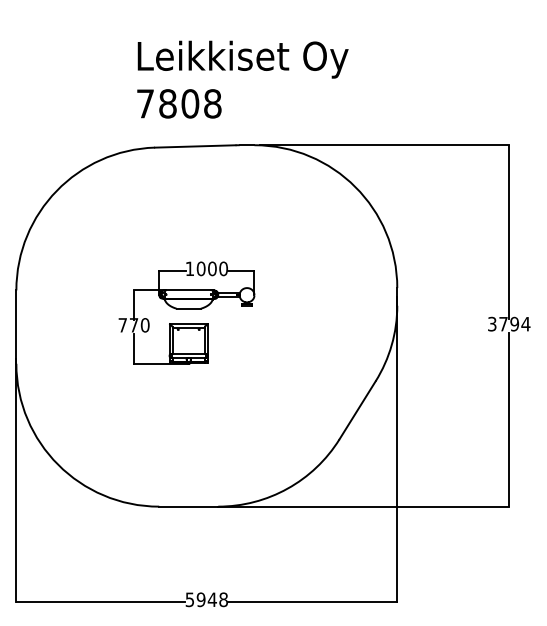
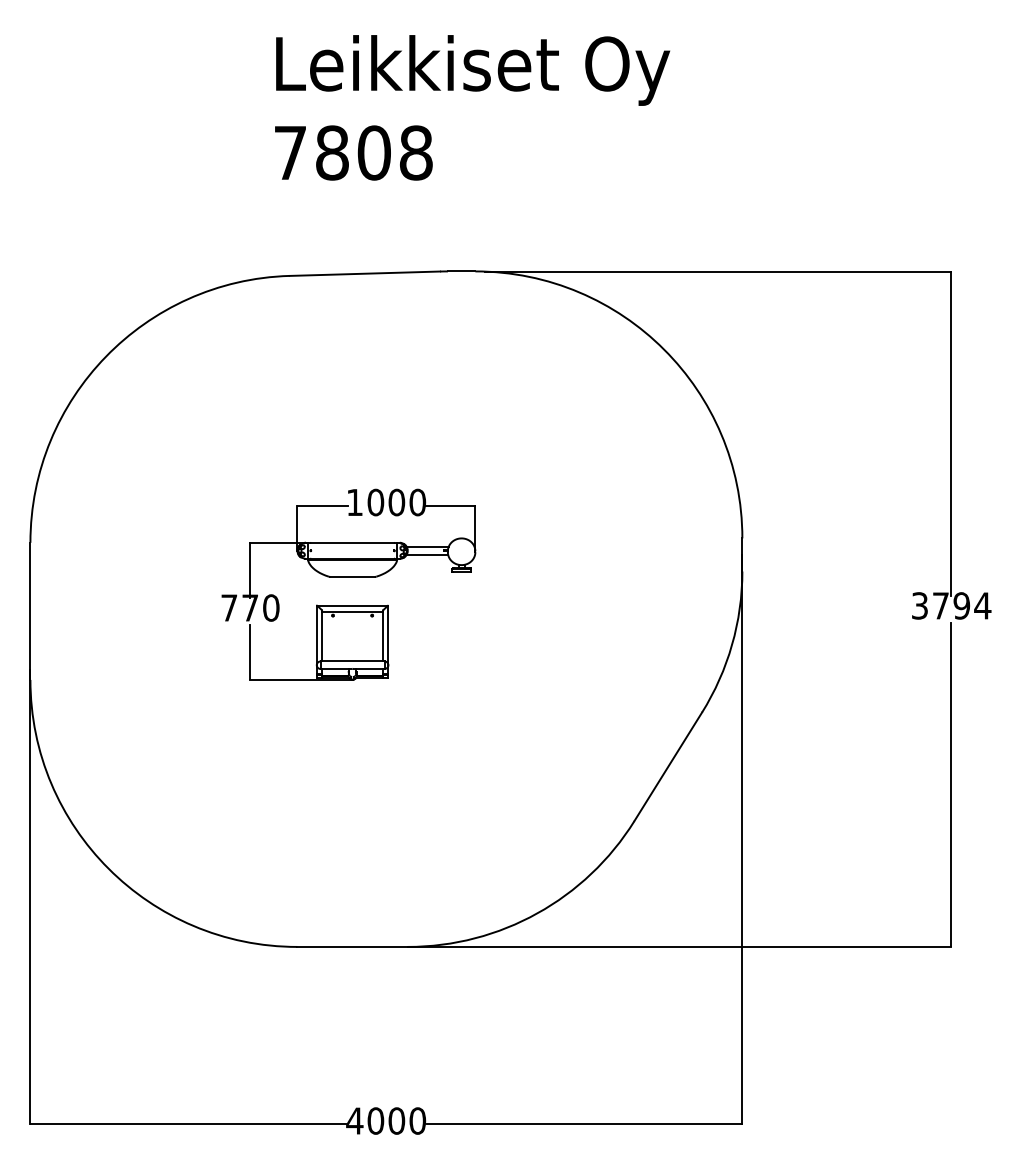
text: (242, 79) -> (471, 107), moved
text: (206, 599) -> (385, 1120), 5948 -> 4000

